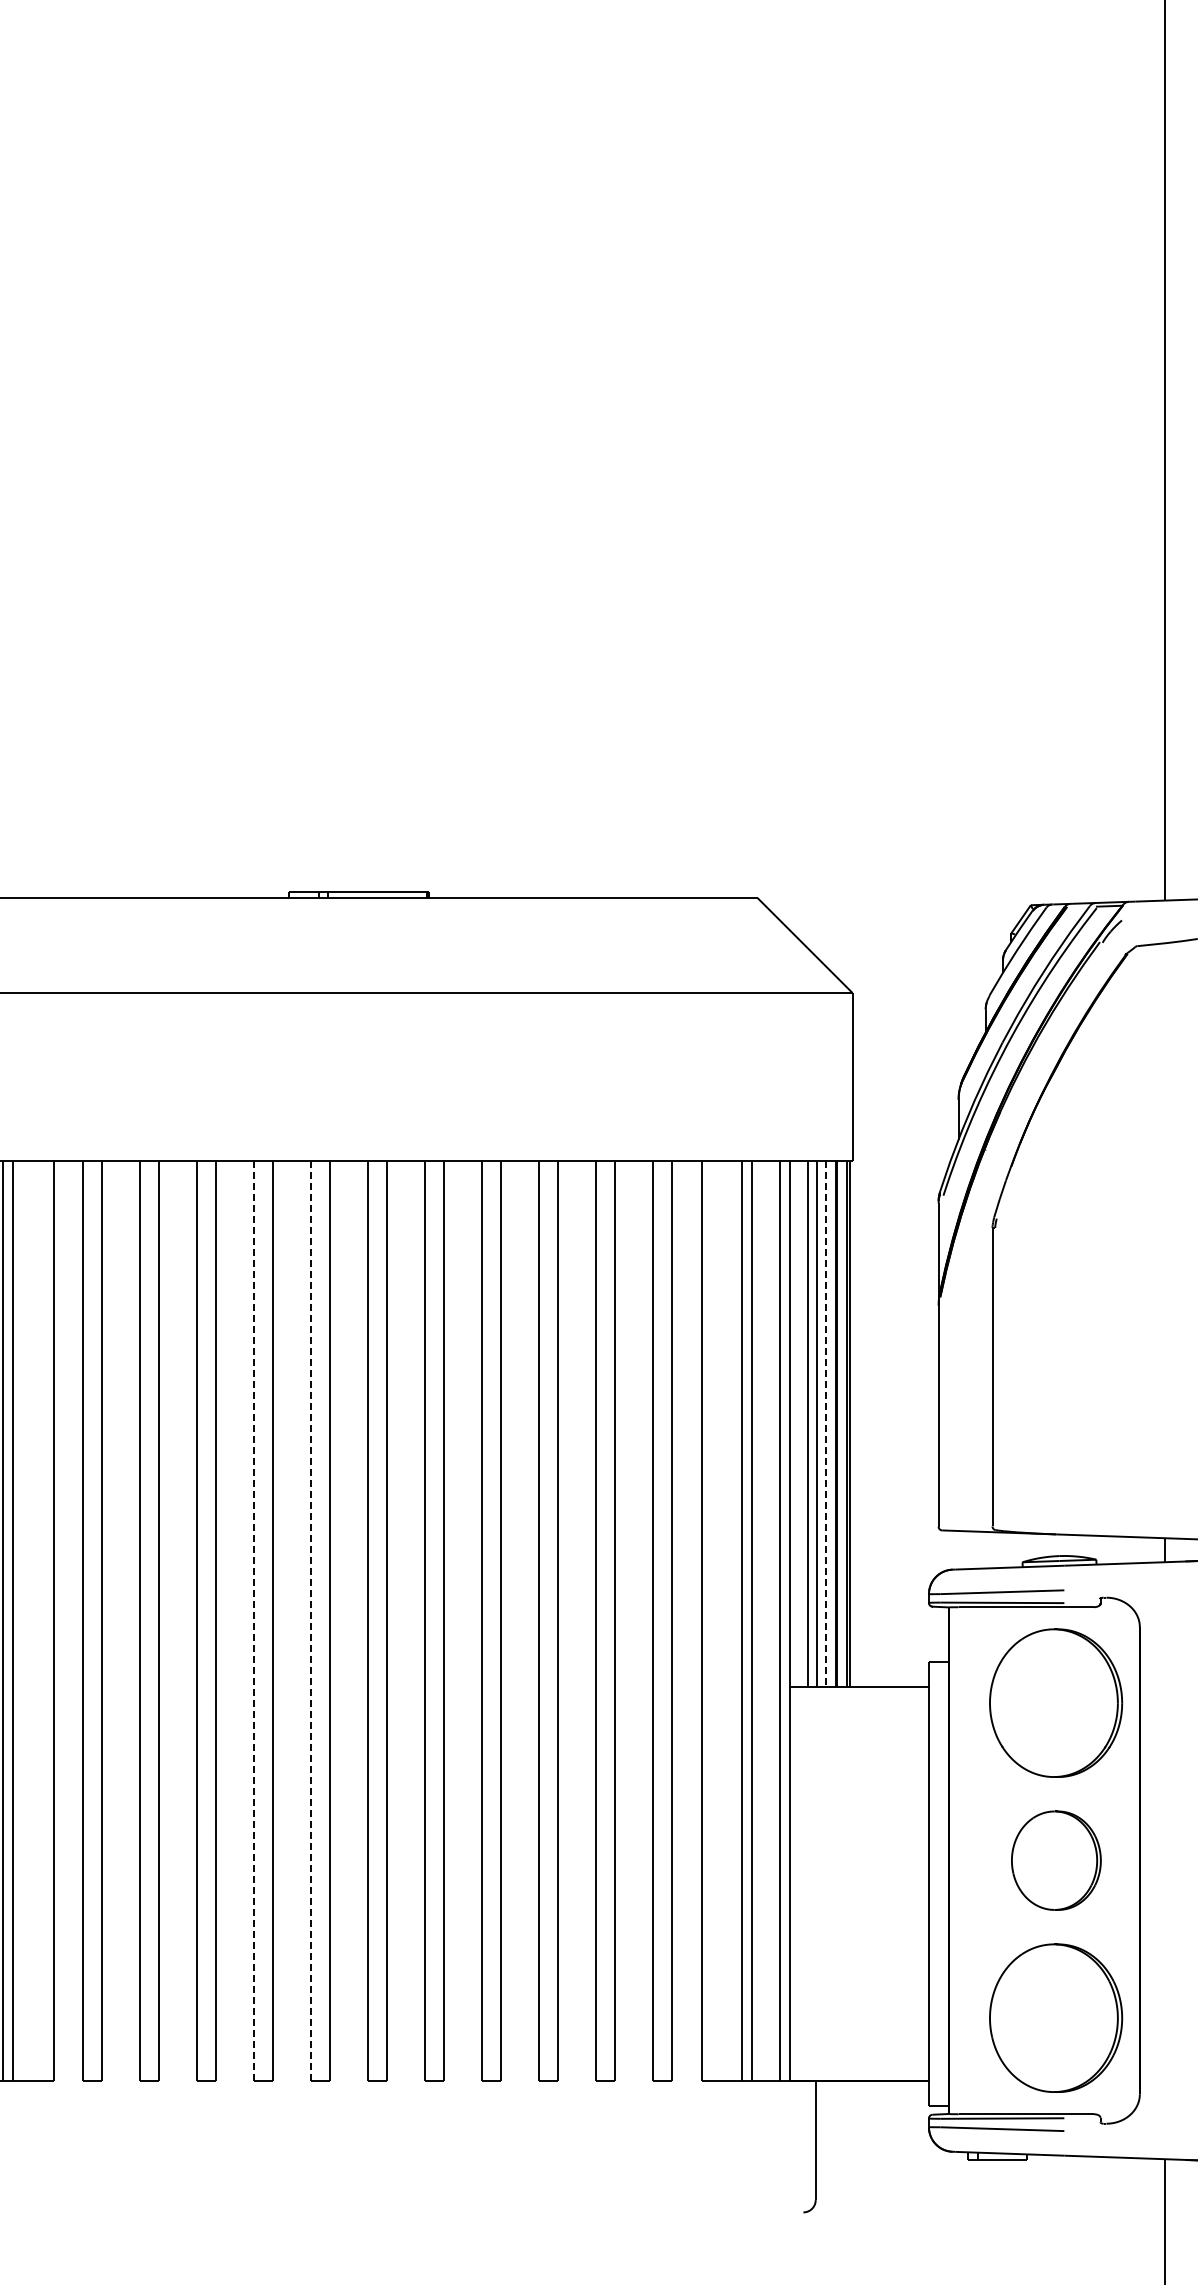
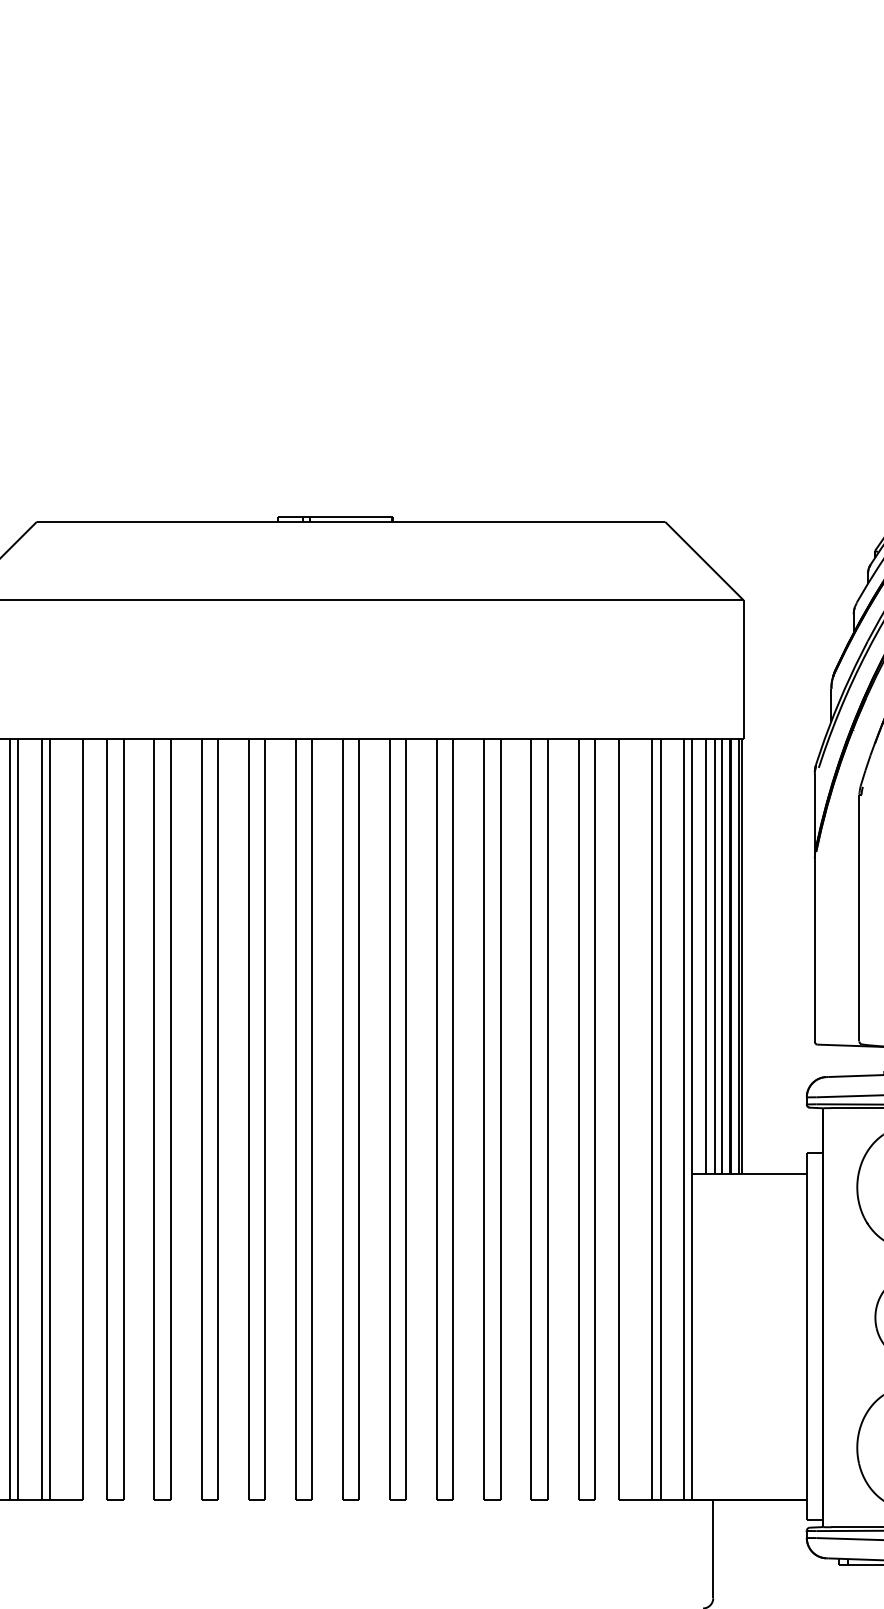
line: (826, 1423) -> (722, 956), dashed -> solid
line: (253, 1620) -> (248, 1119), dashed -> solid
line: (310, 1620) -> (295, 1119), dashed -> solid

